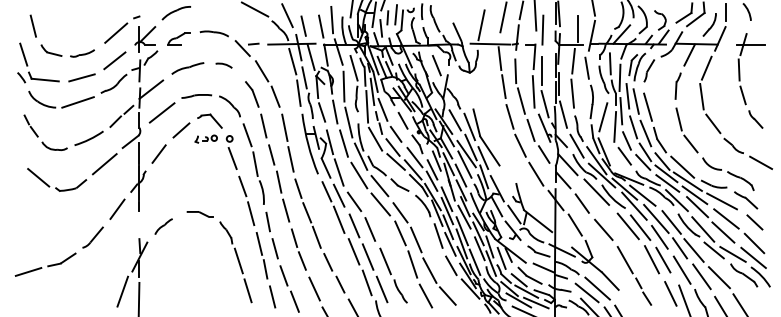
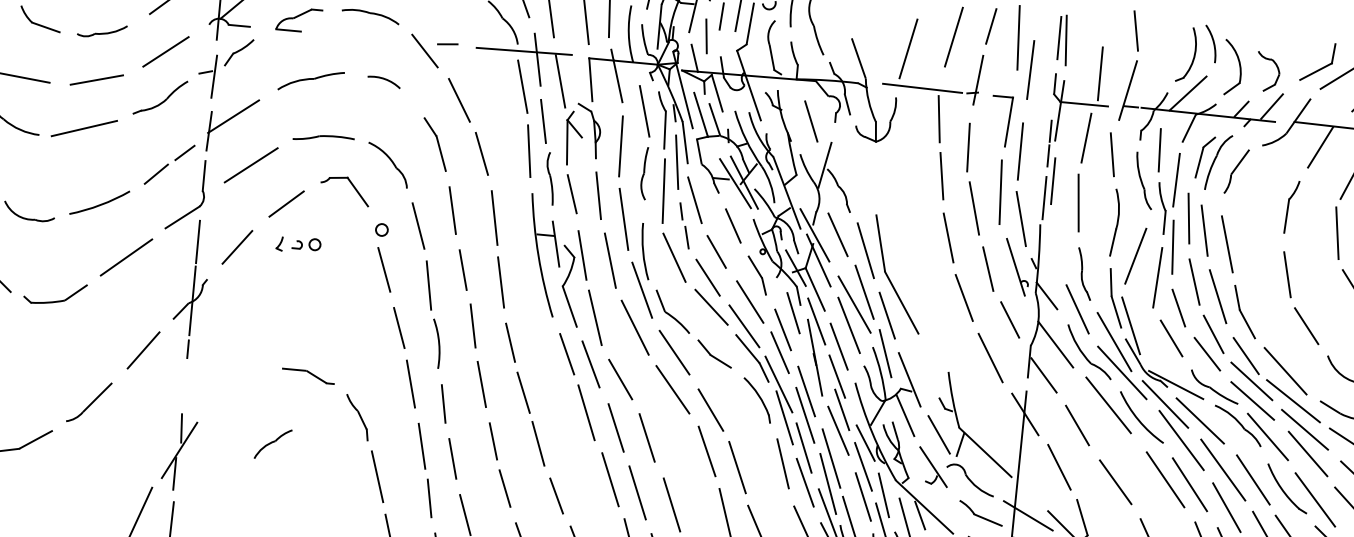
line: (563, 114) -> (1056, 243), removed
part: (205, 138) -> (297, 243), moved
part: (163, 226) -> (272, 443), moved

